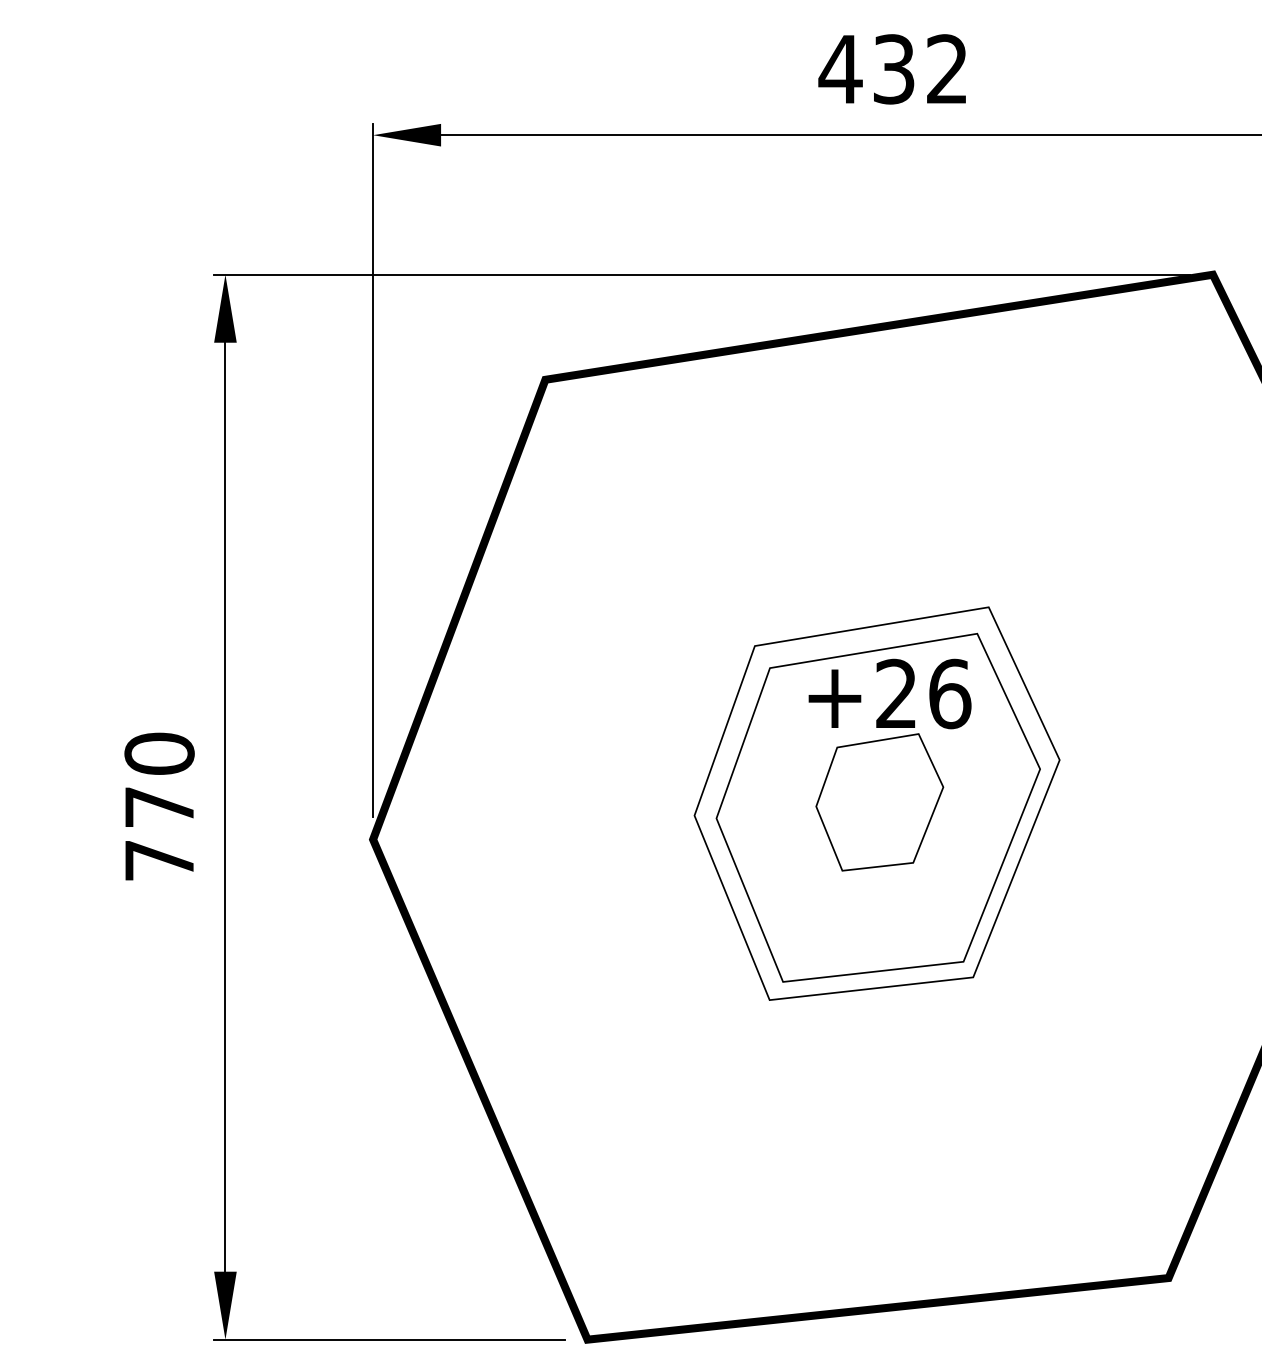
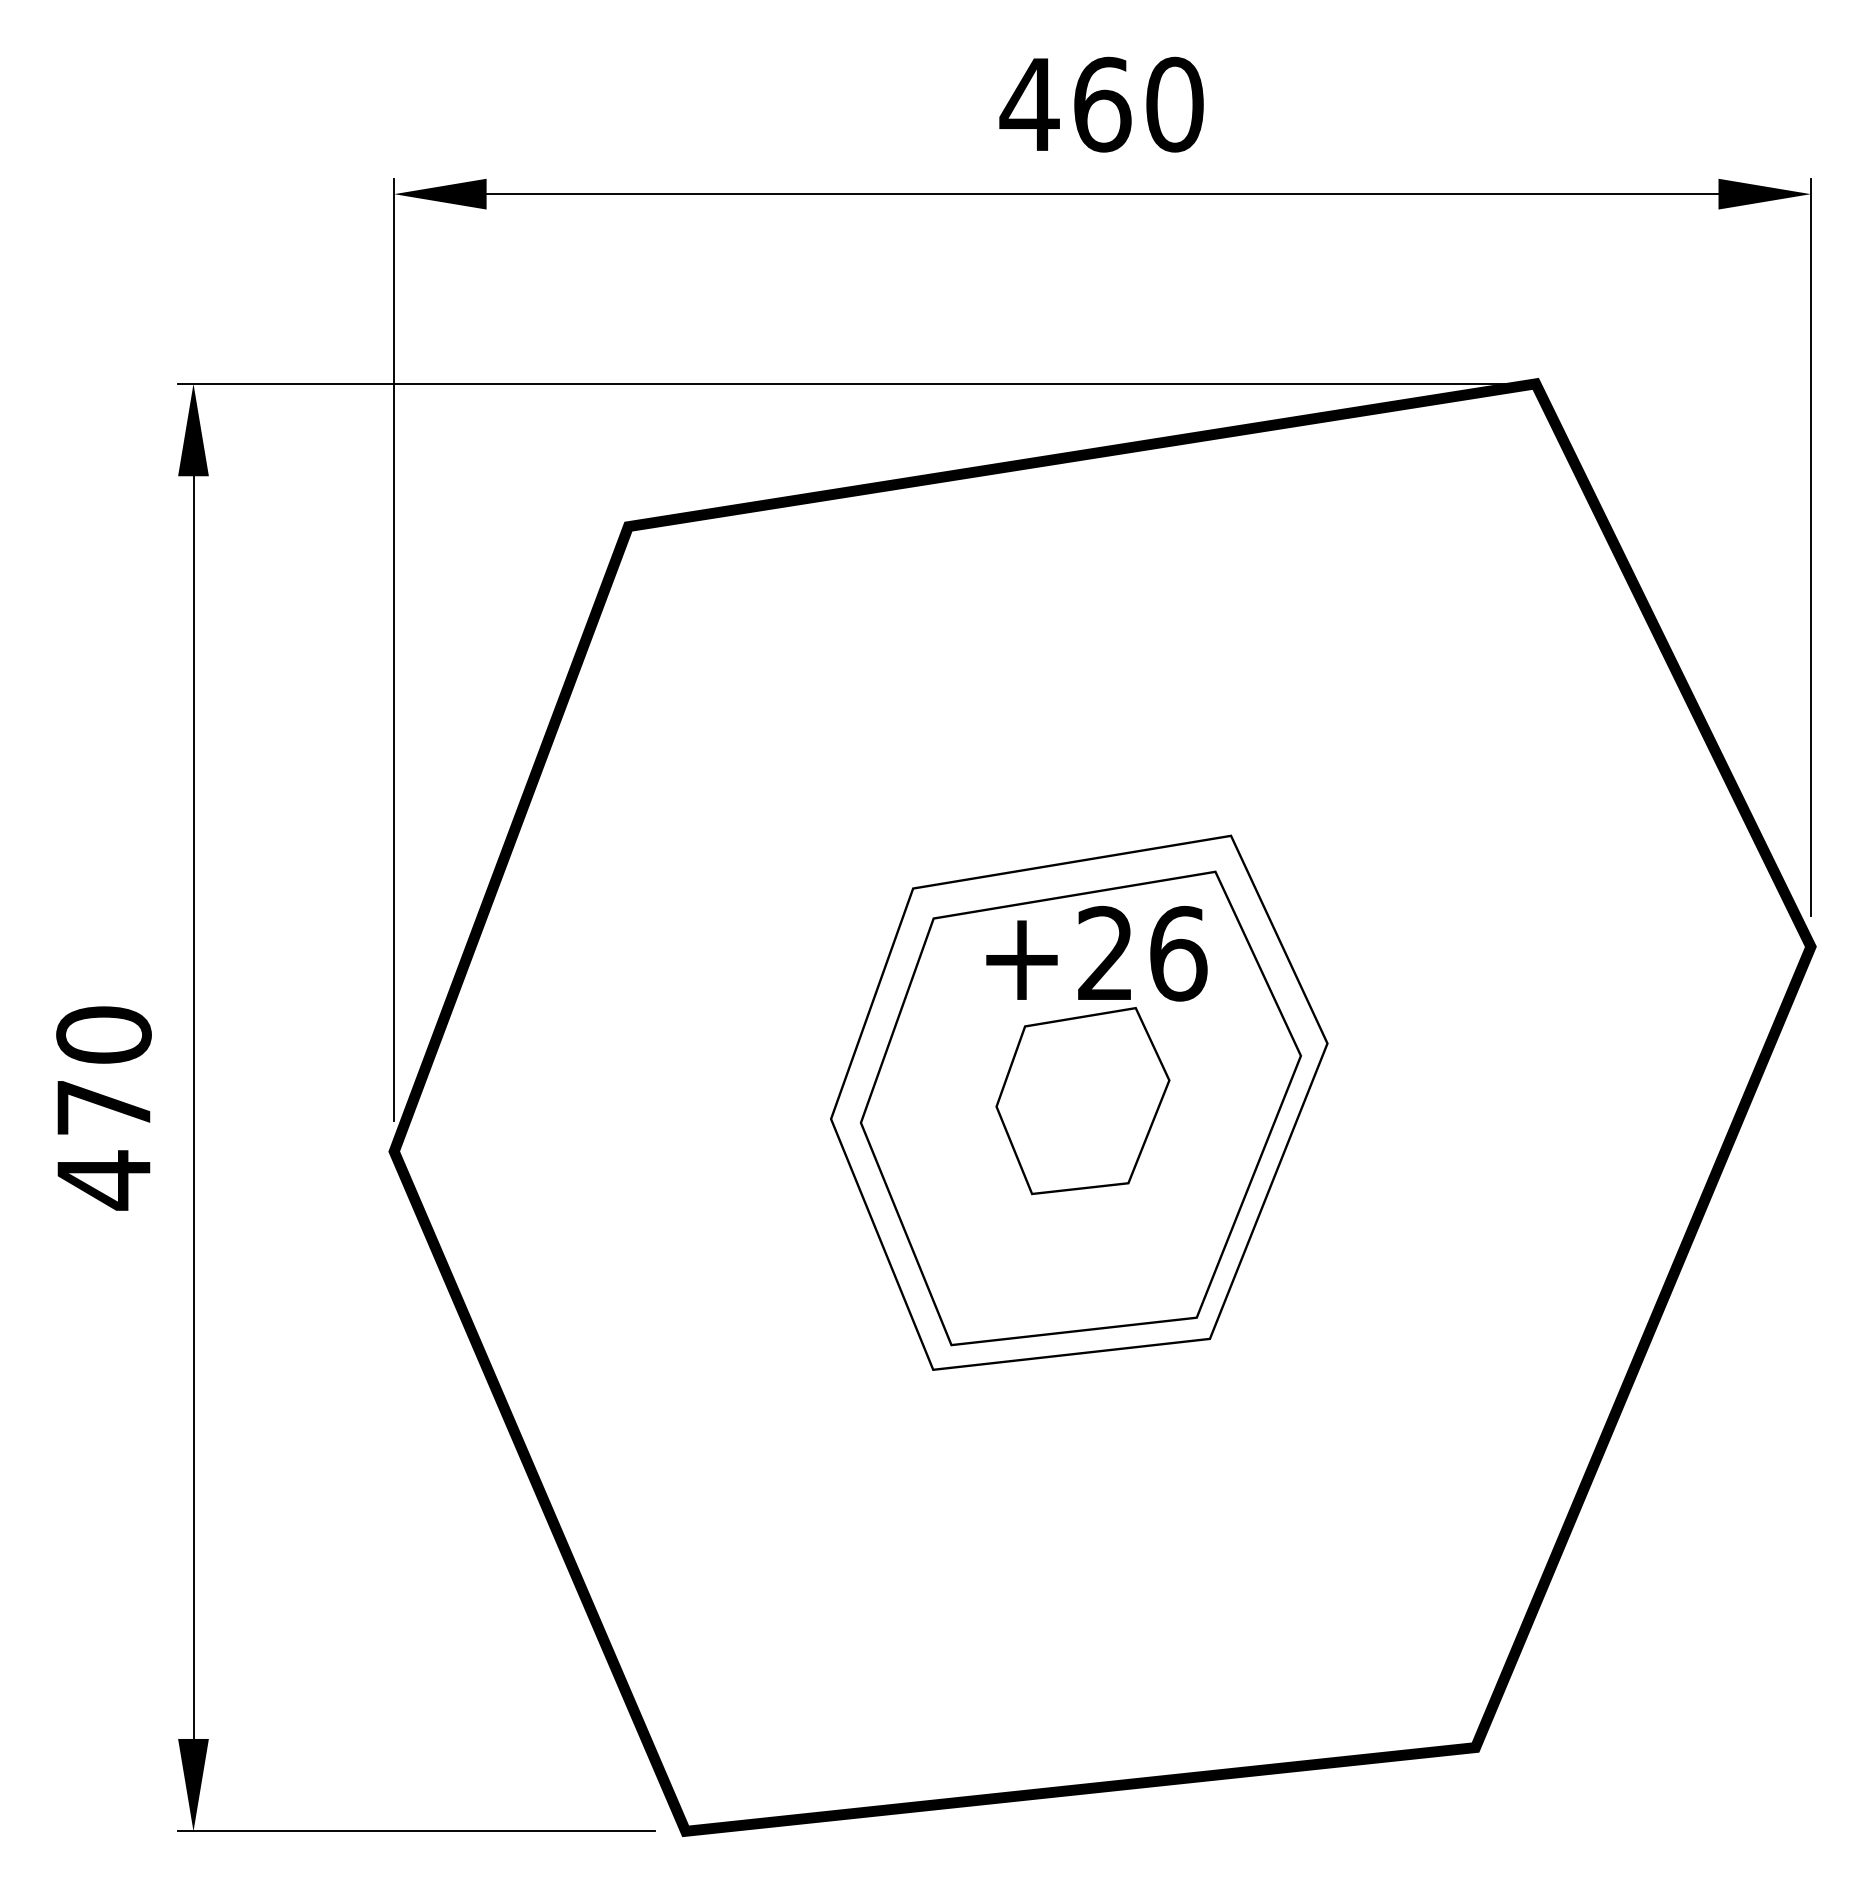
text: (920, 69) -> (1138, 104), 432 -> 460
text: (159, 860) -> (103, 1180), 770 -> 470

